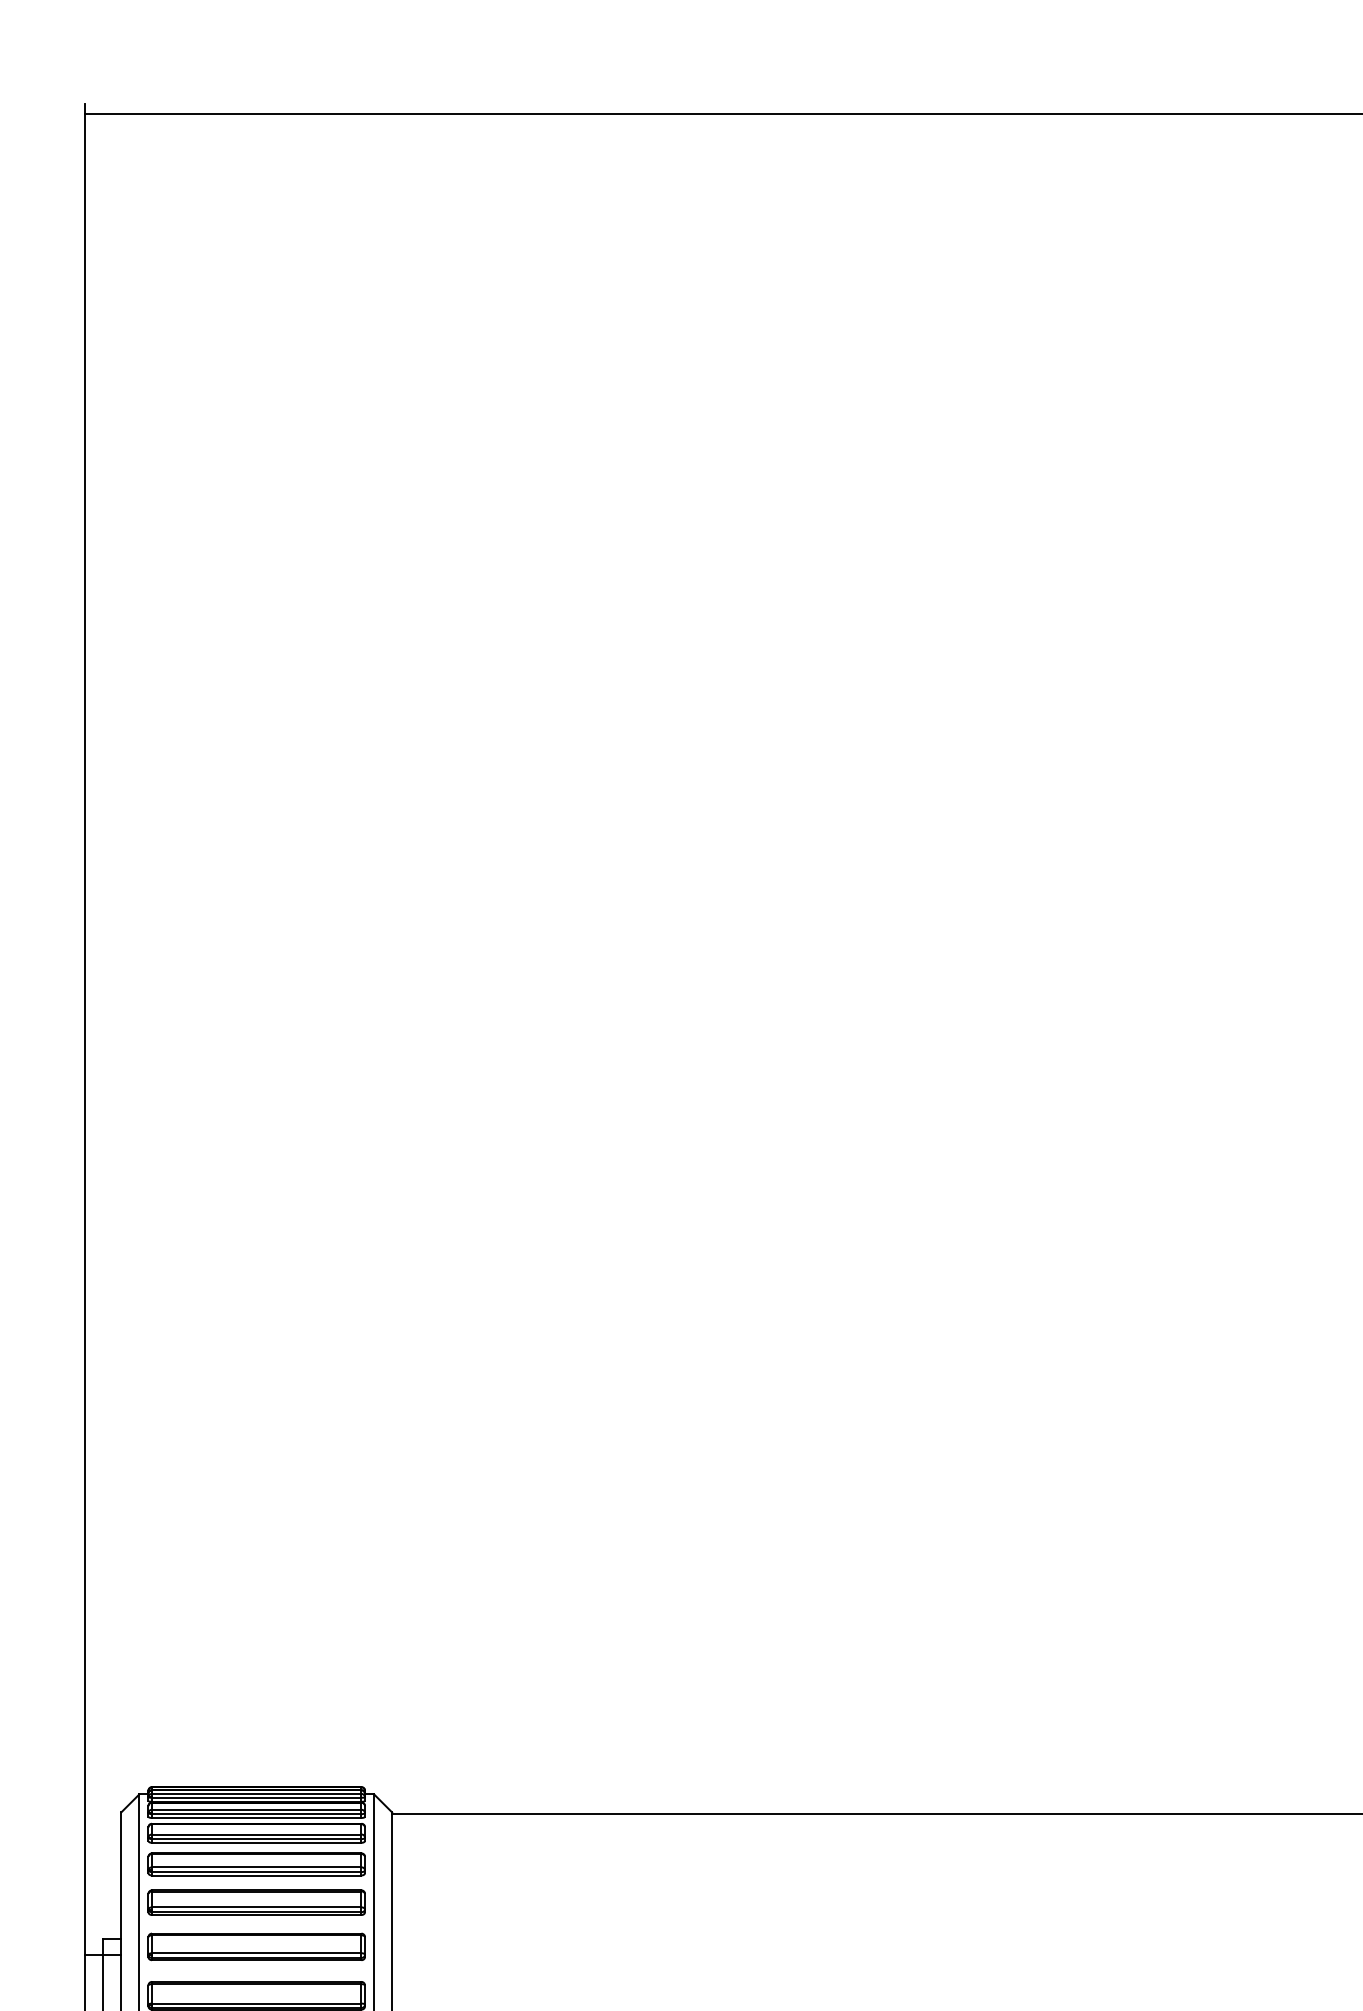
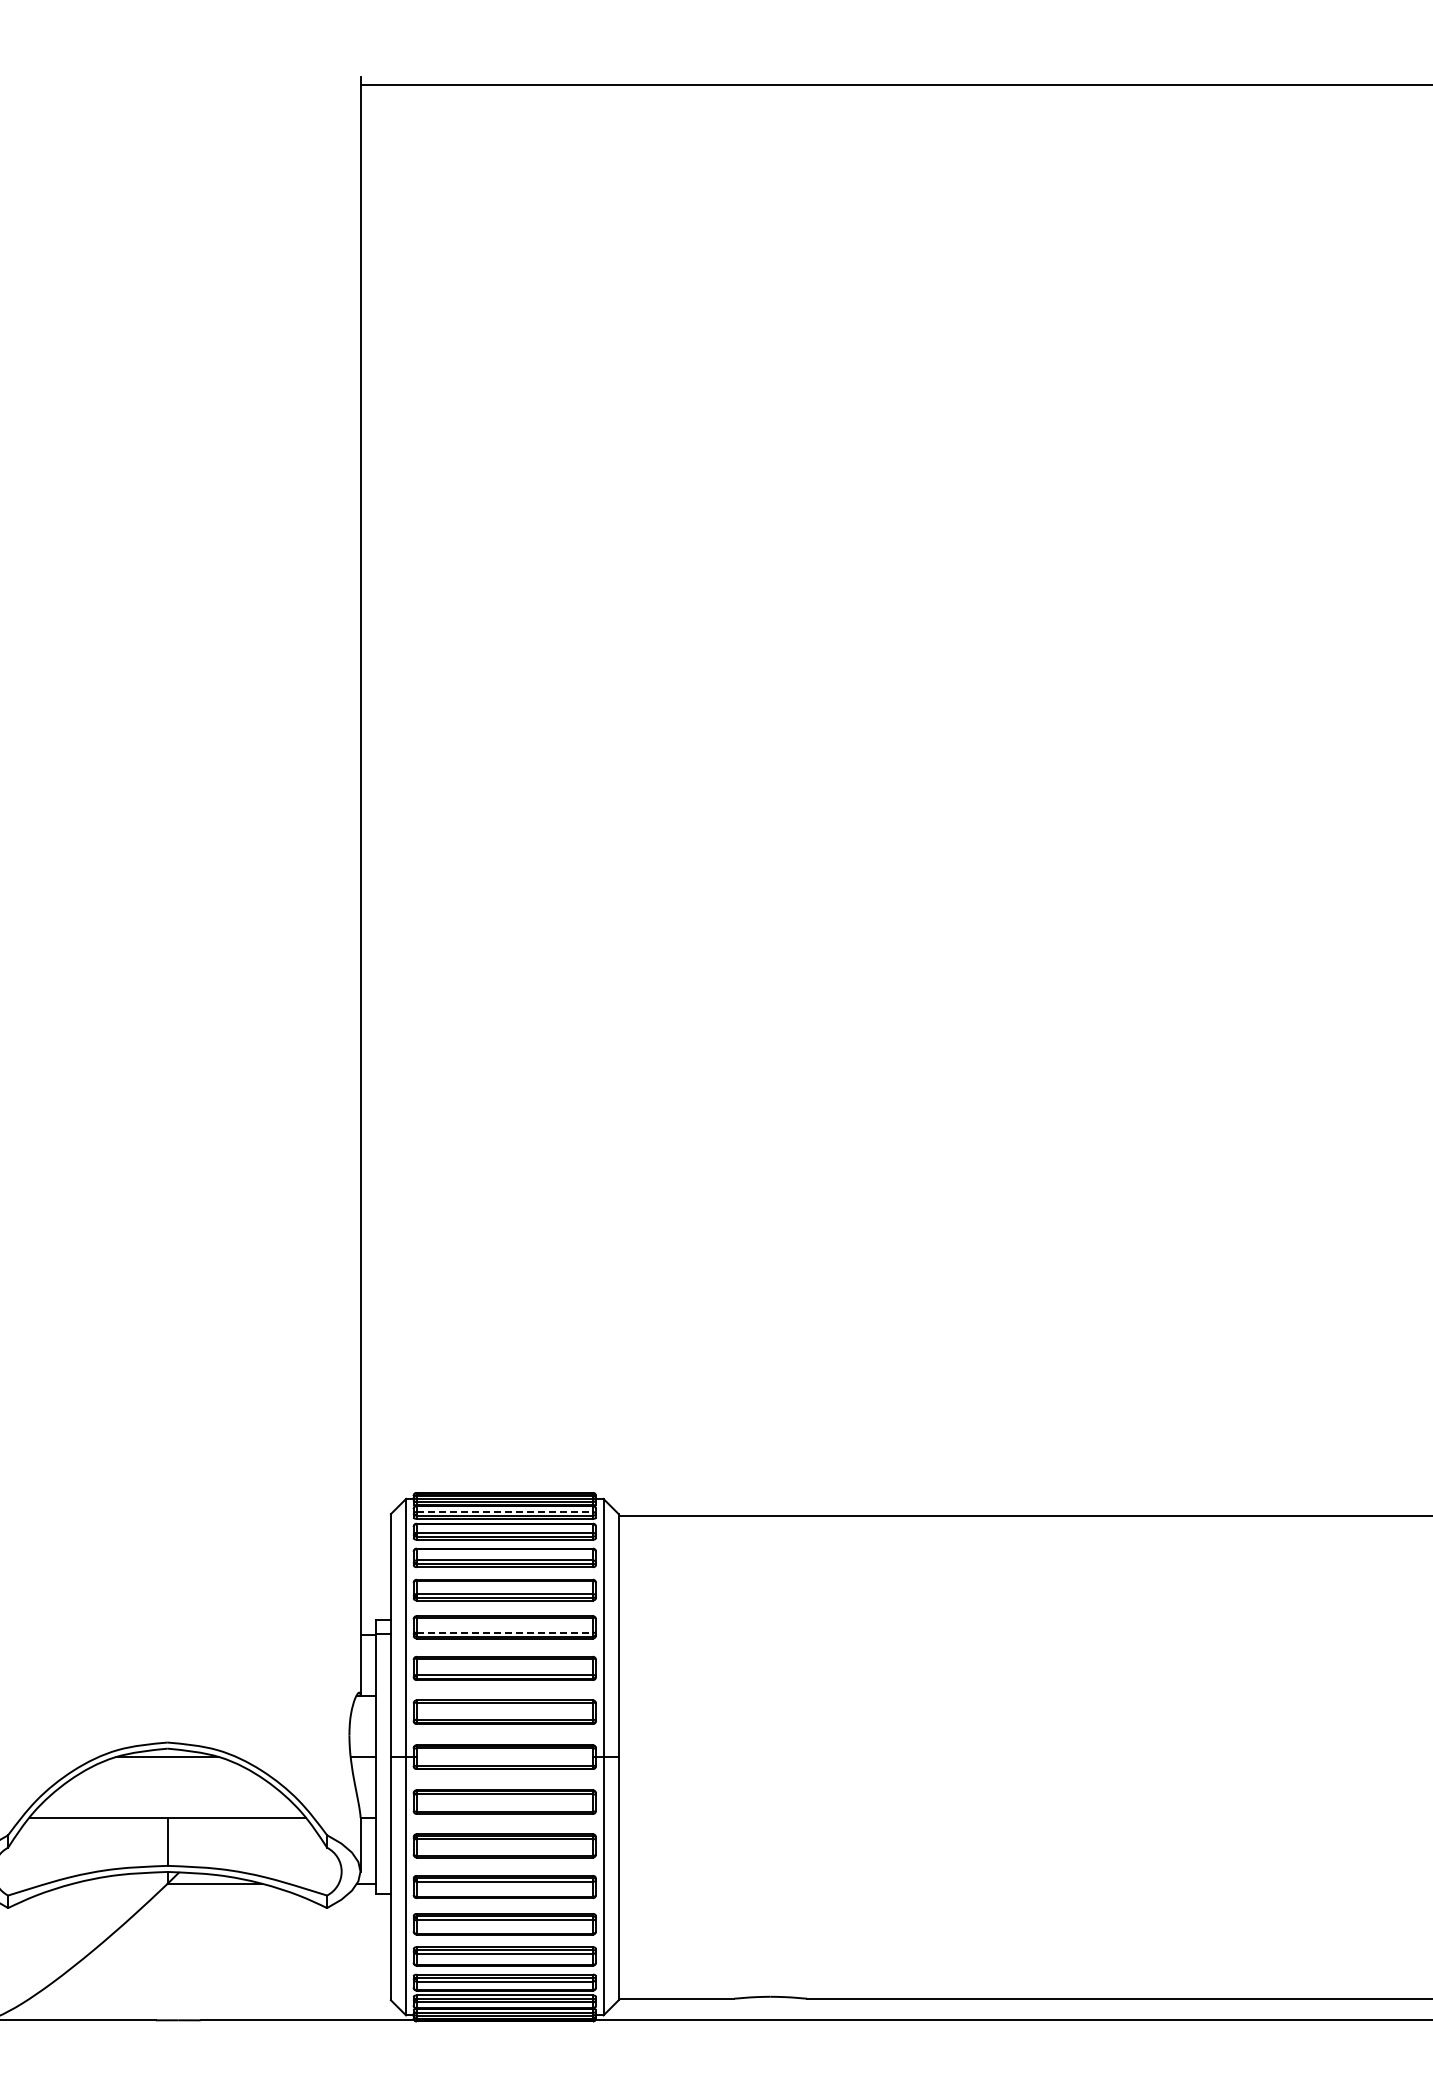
line: (257, 1809) -> (505, 1511), solid -> dashed
line: (257, 1953) -> (505, 1632), solid -> dashed

